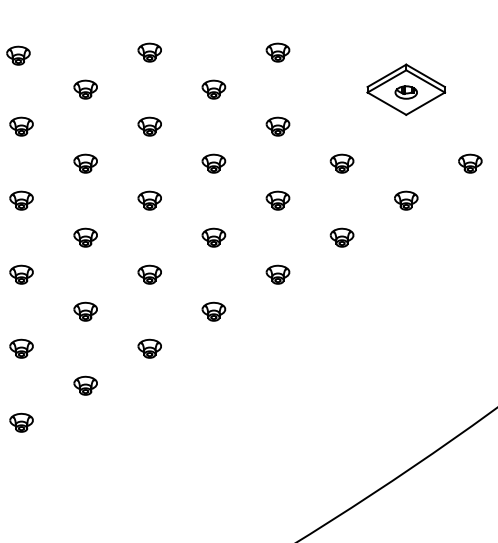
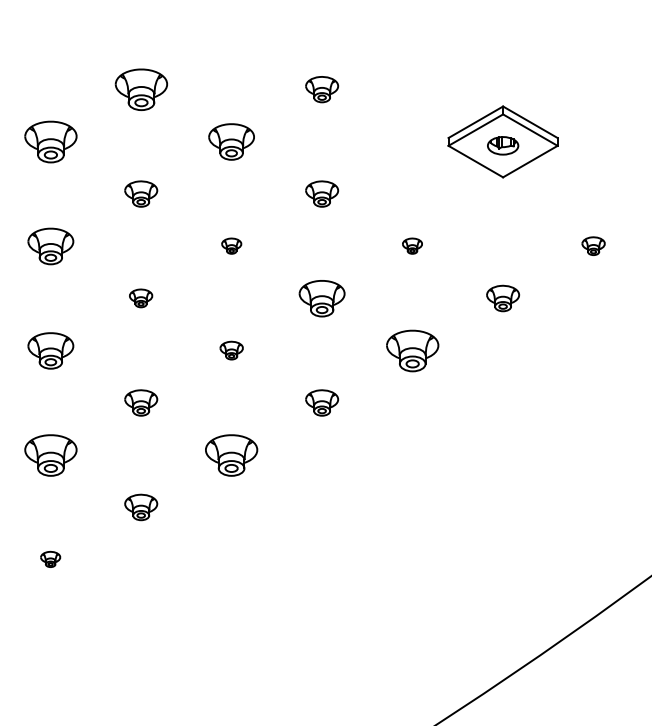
part: (149, 52) -> (140, 89), size x1.6
part: (85, 89) -> (50, 141), size x1.6
part: (213, 89) -> (231, 141), size x1.4
part: (85, 163) -> (50, 245), size x1.4
part: (213, 163) -> (231, 245), size x0.6
part: (341, 163) -> (411, 245), size x0.6
part: (470, 163) -> (593, 245), size x0.7
part: (149, 200) -> (140, 298), size x0.7
part: (277, 200) -> (321, 298), size x1.4
part: (85, 237) -> (50, 350), size x1.4
part: (213, 237) -> (231, 350), size x0.7
part: (341, 237) -> (411, 350), size x1.6
part: (85, 311) -> (50, 454), size x1.6
part: (213, 311) -> (231, 454), size x1.6
part: (85, 385) -> (50, 559), size x0.6

